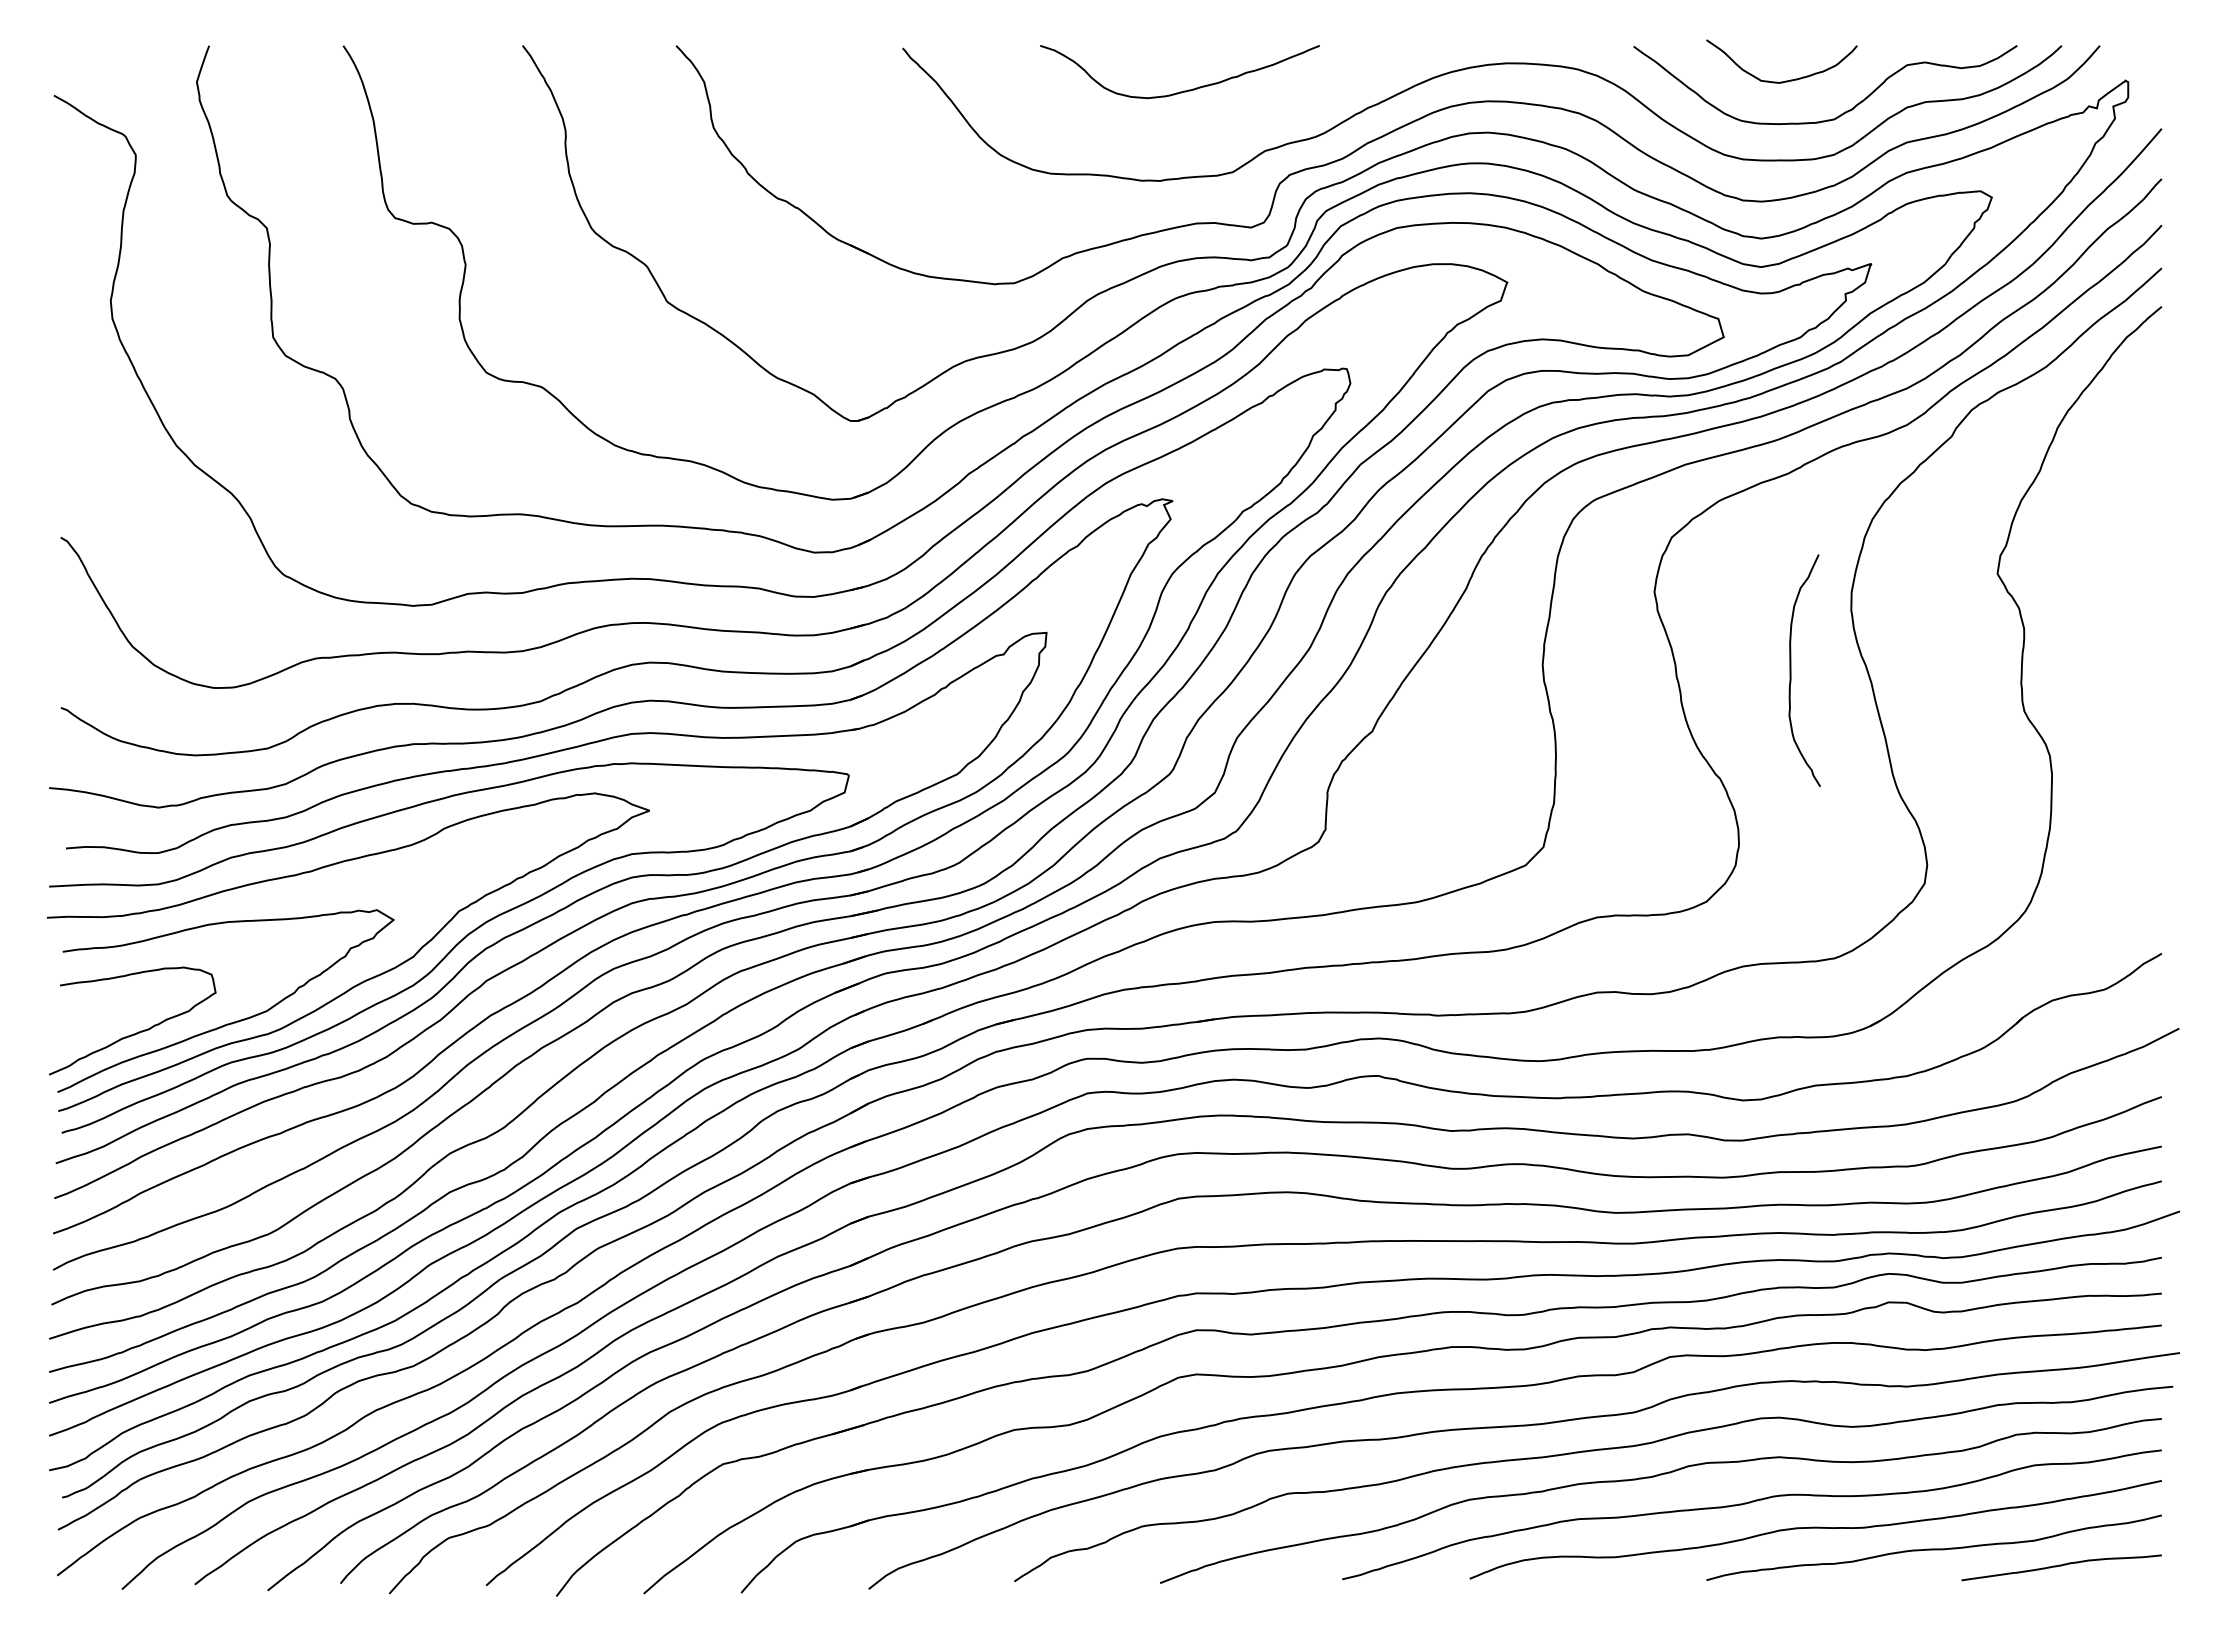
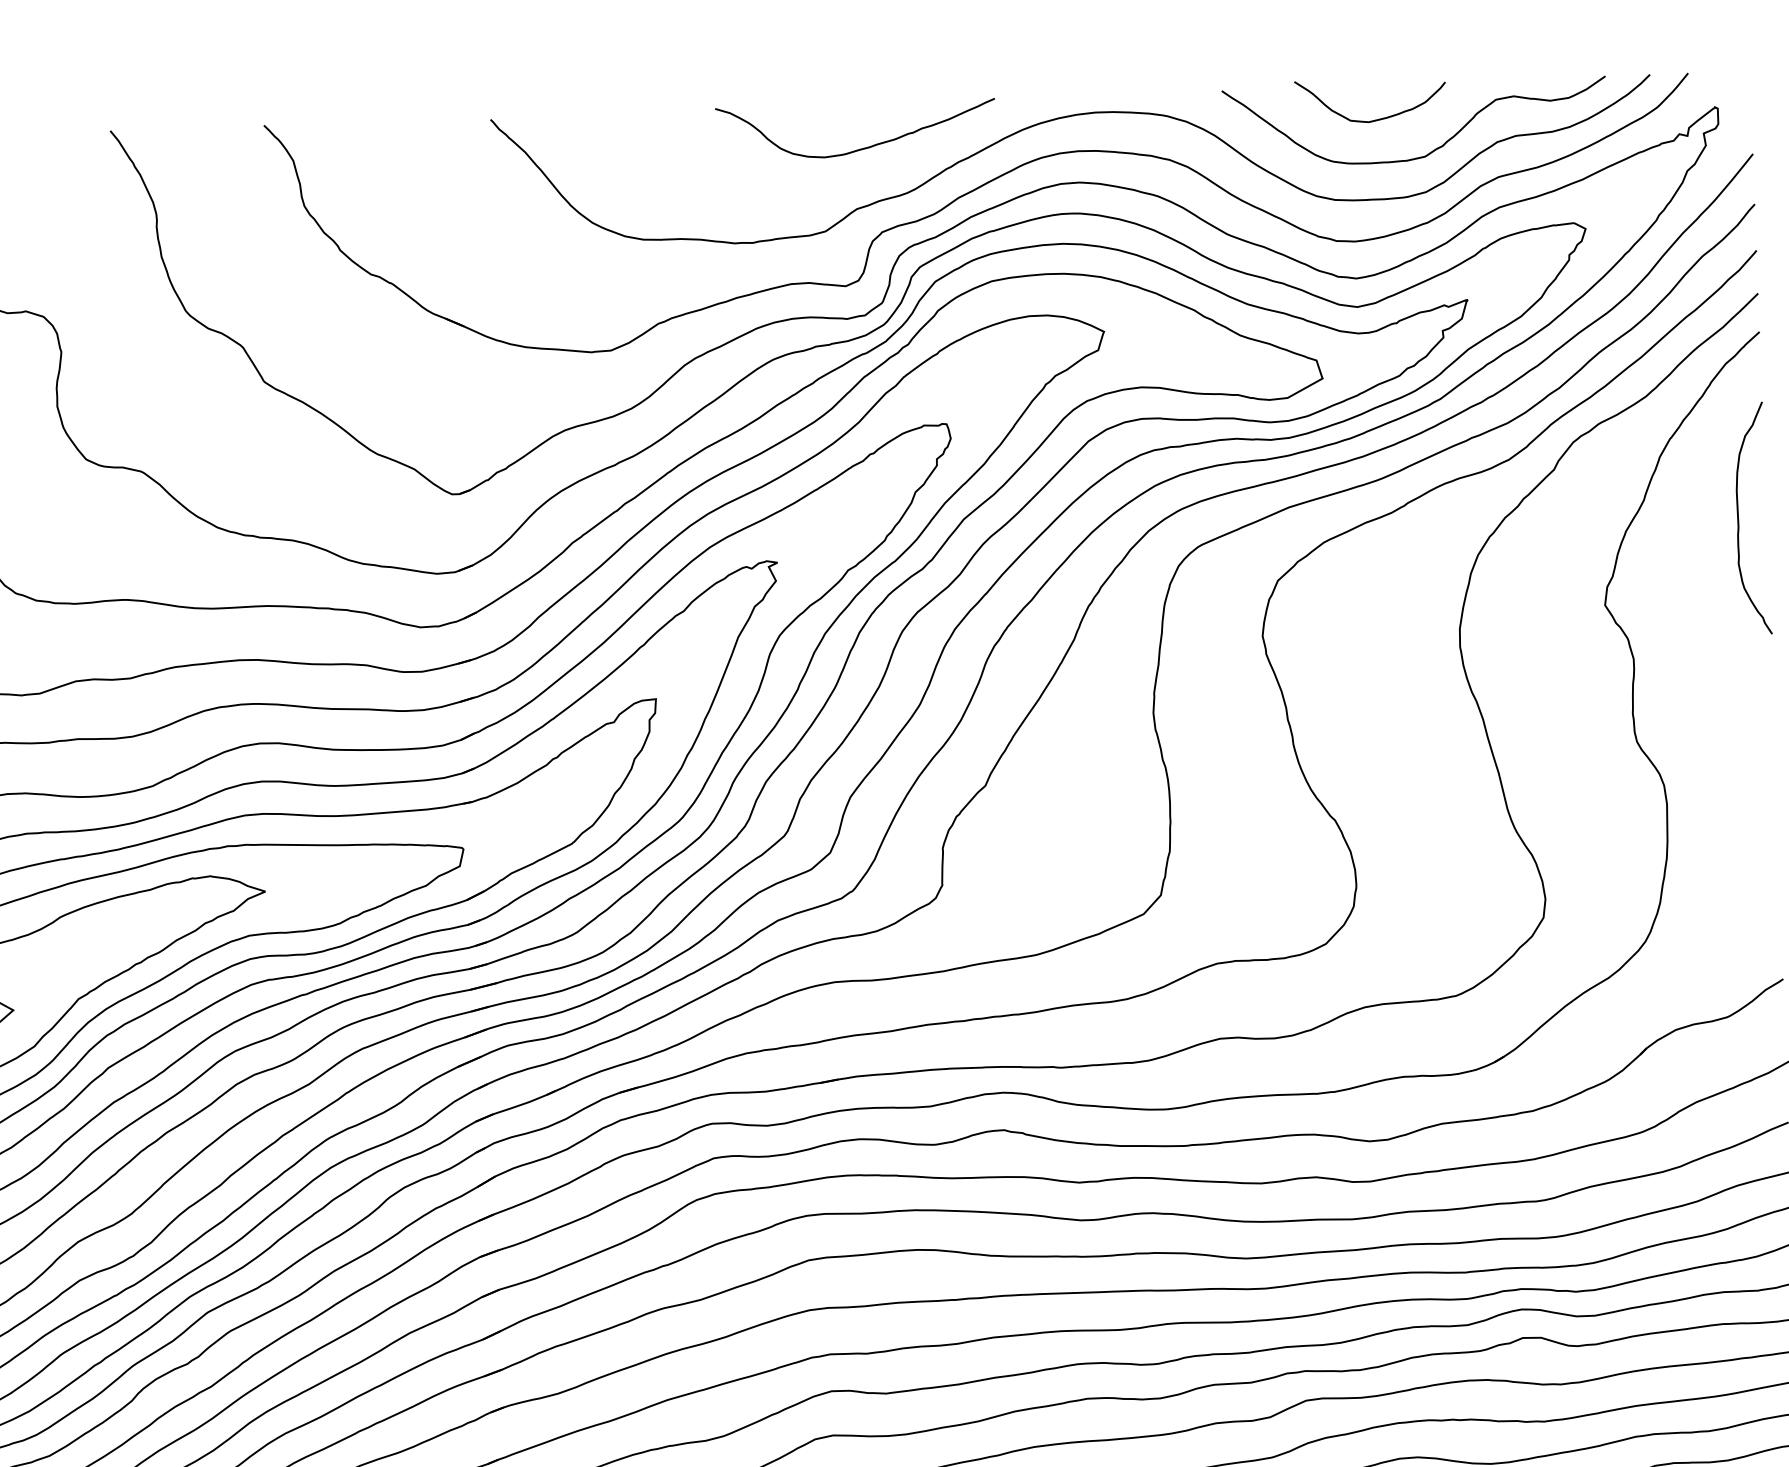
curve: (1183, 90) -> (860, 148), moved
curve: (1791, 670) -> (1739, 518), moved

